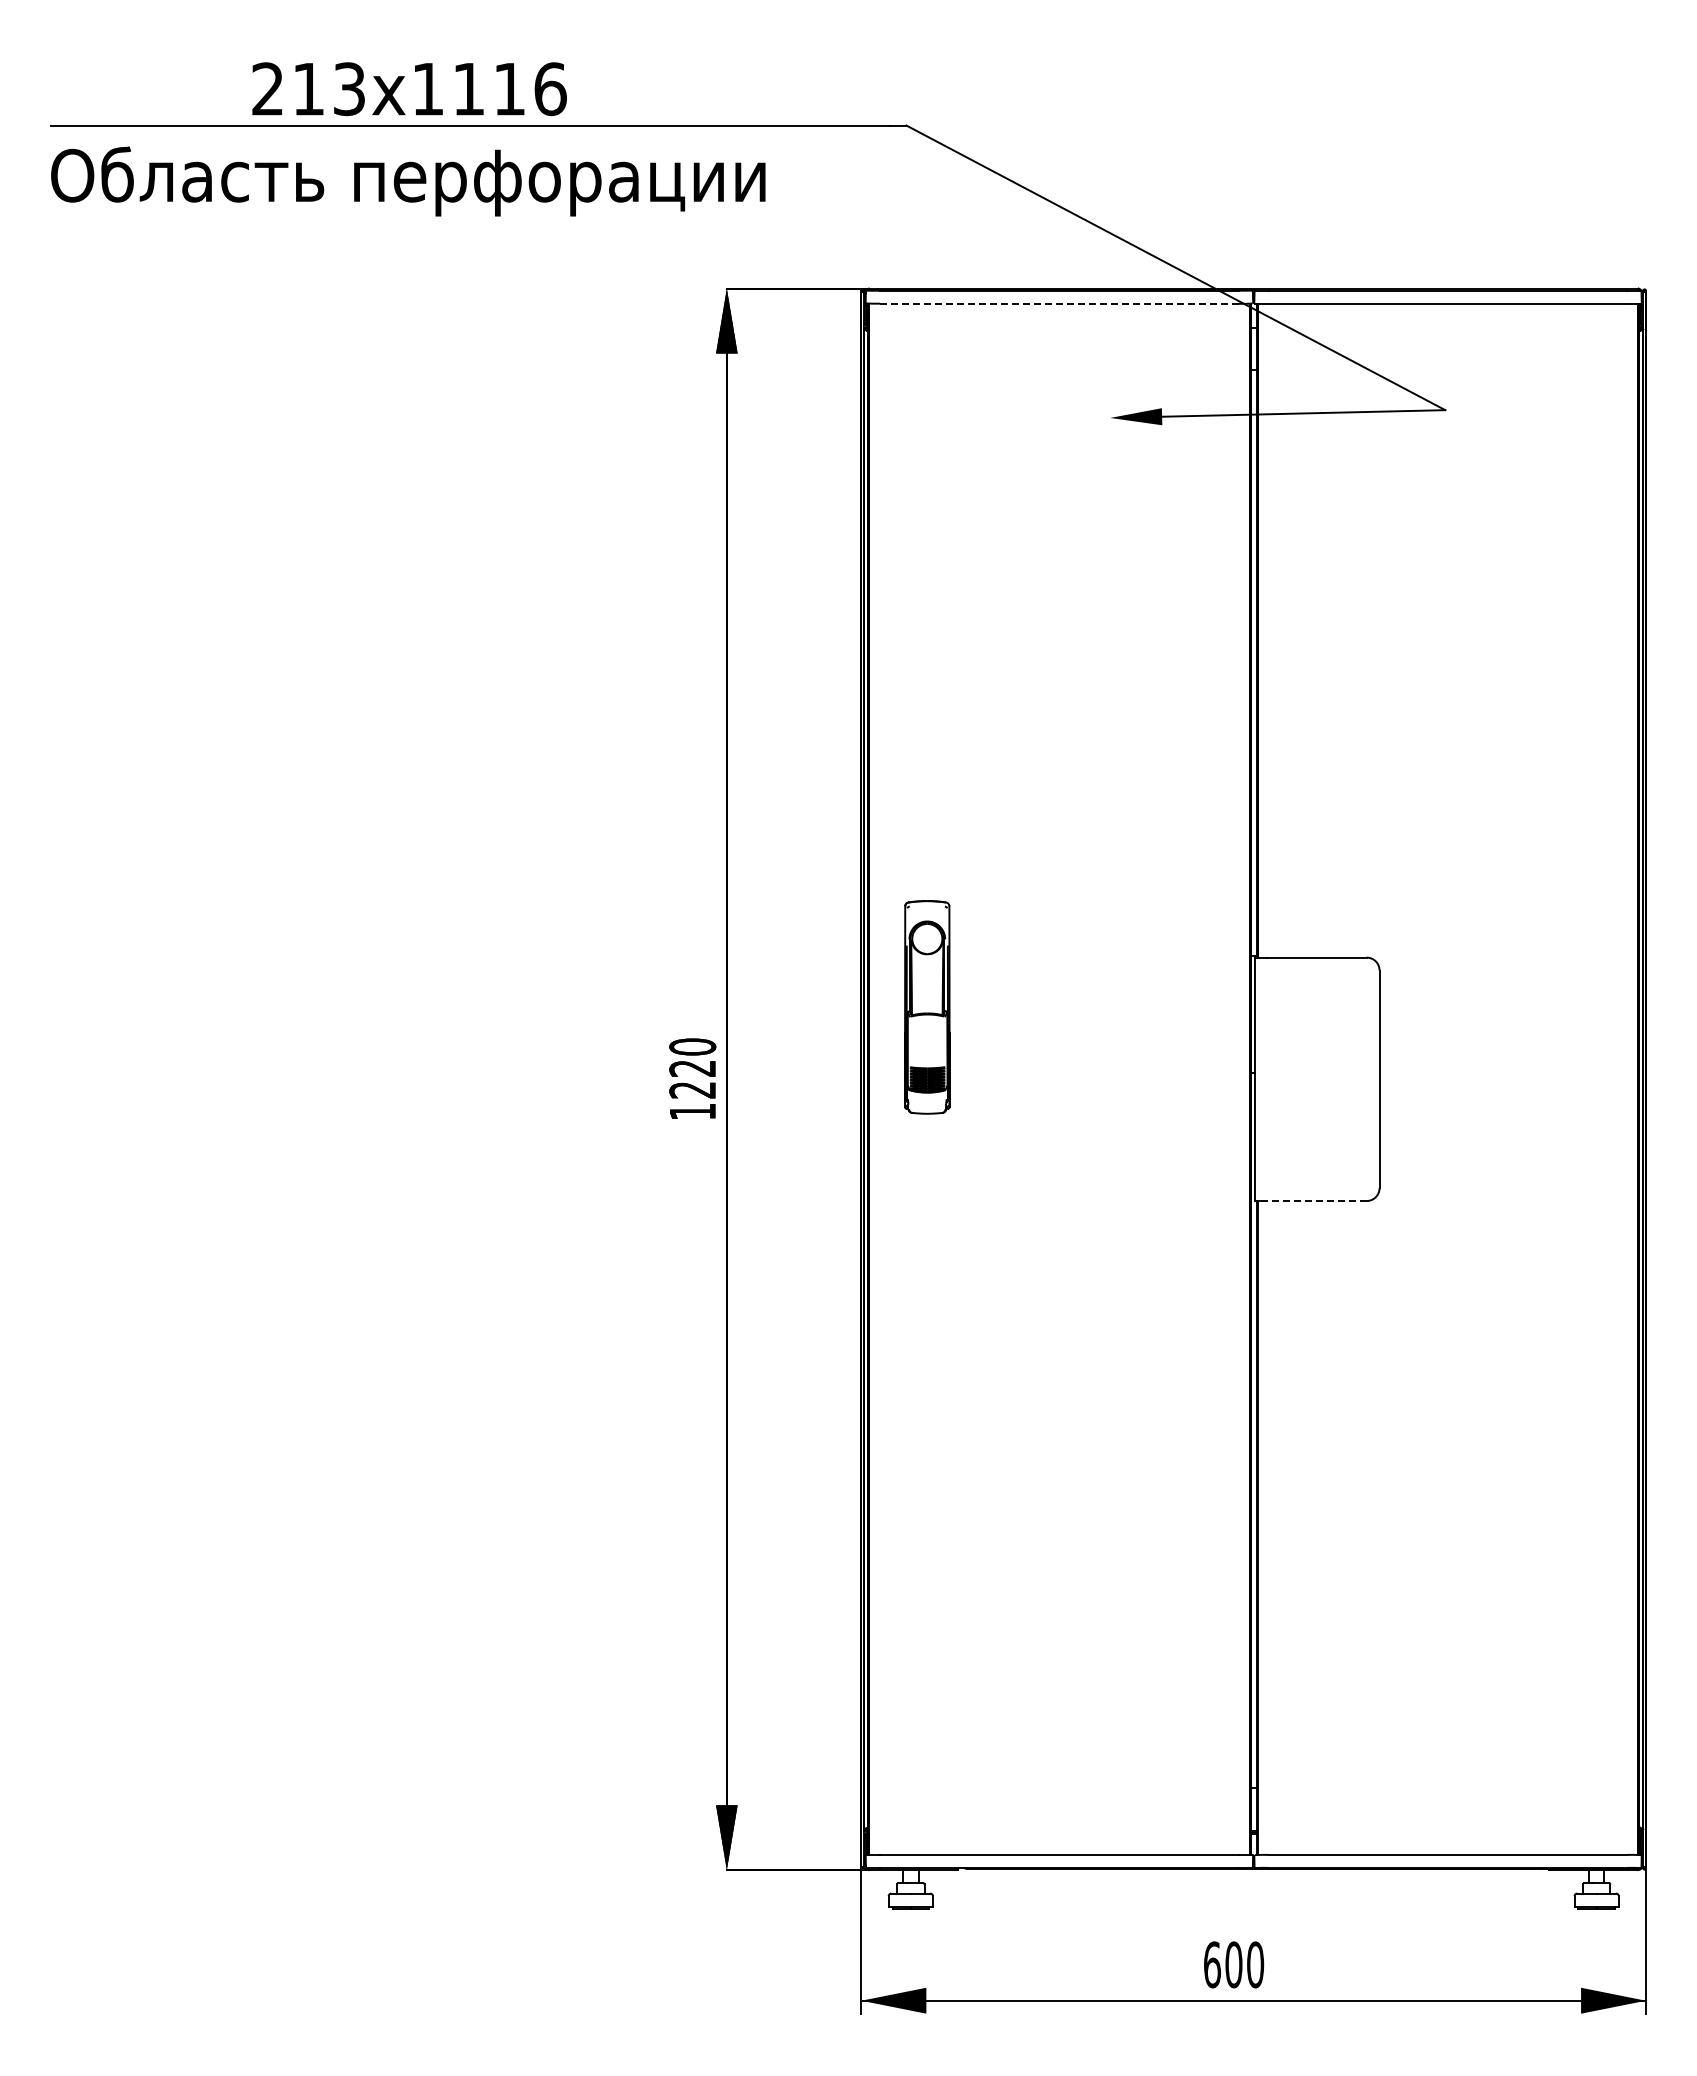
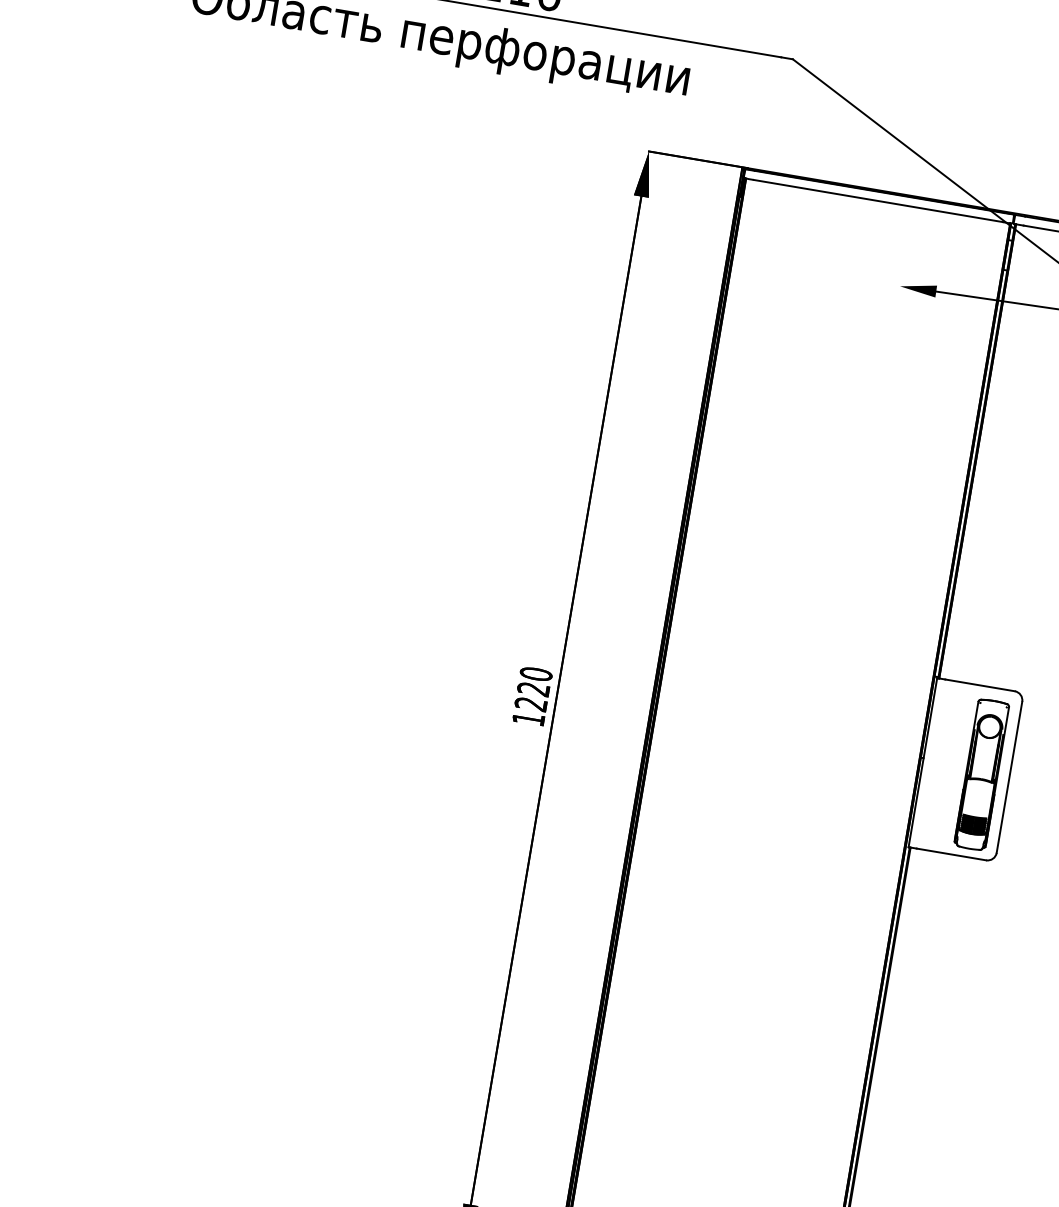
line: (1058, 303) -> (877, 200), dashed -> solid
part: (927, 1007) -> (981, 774), moved
line: (1316, 1201) -> (951, 854), dashed -> solid

